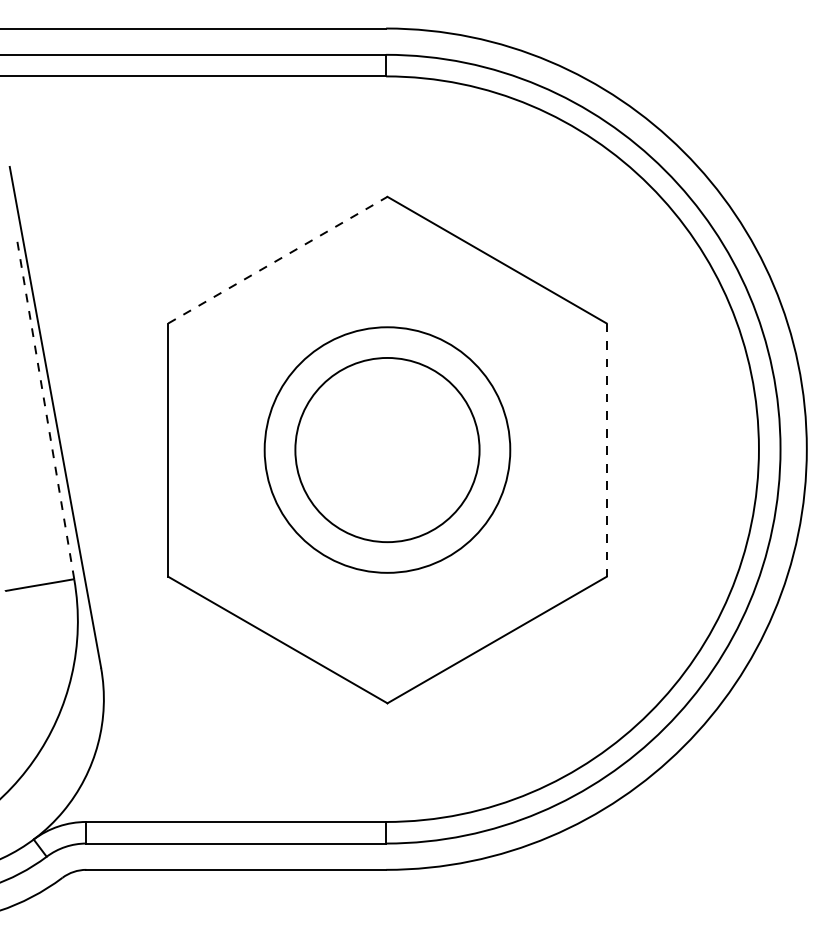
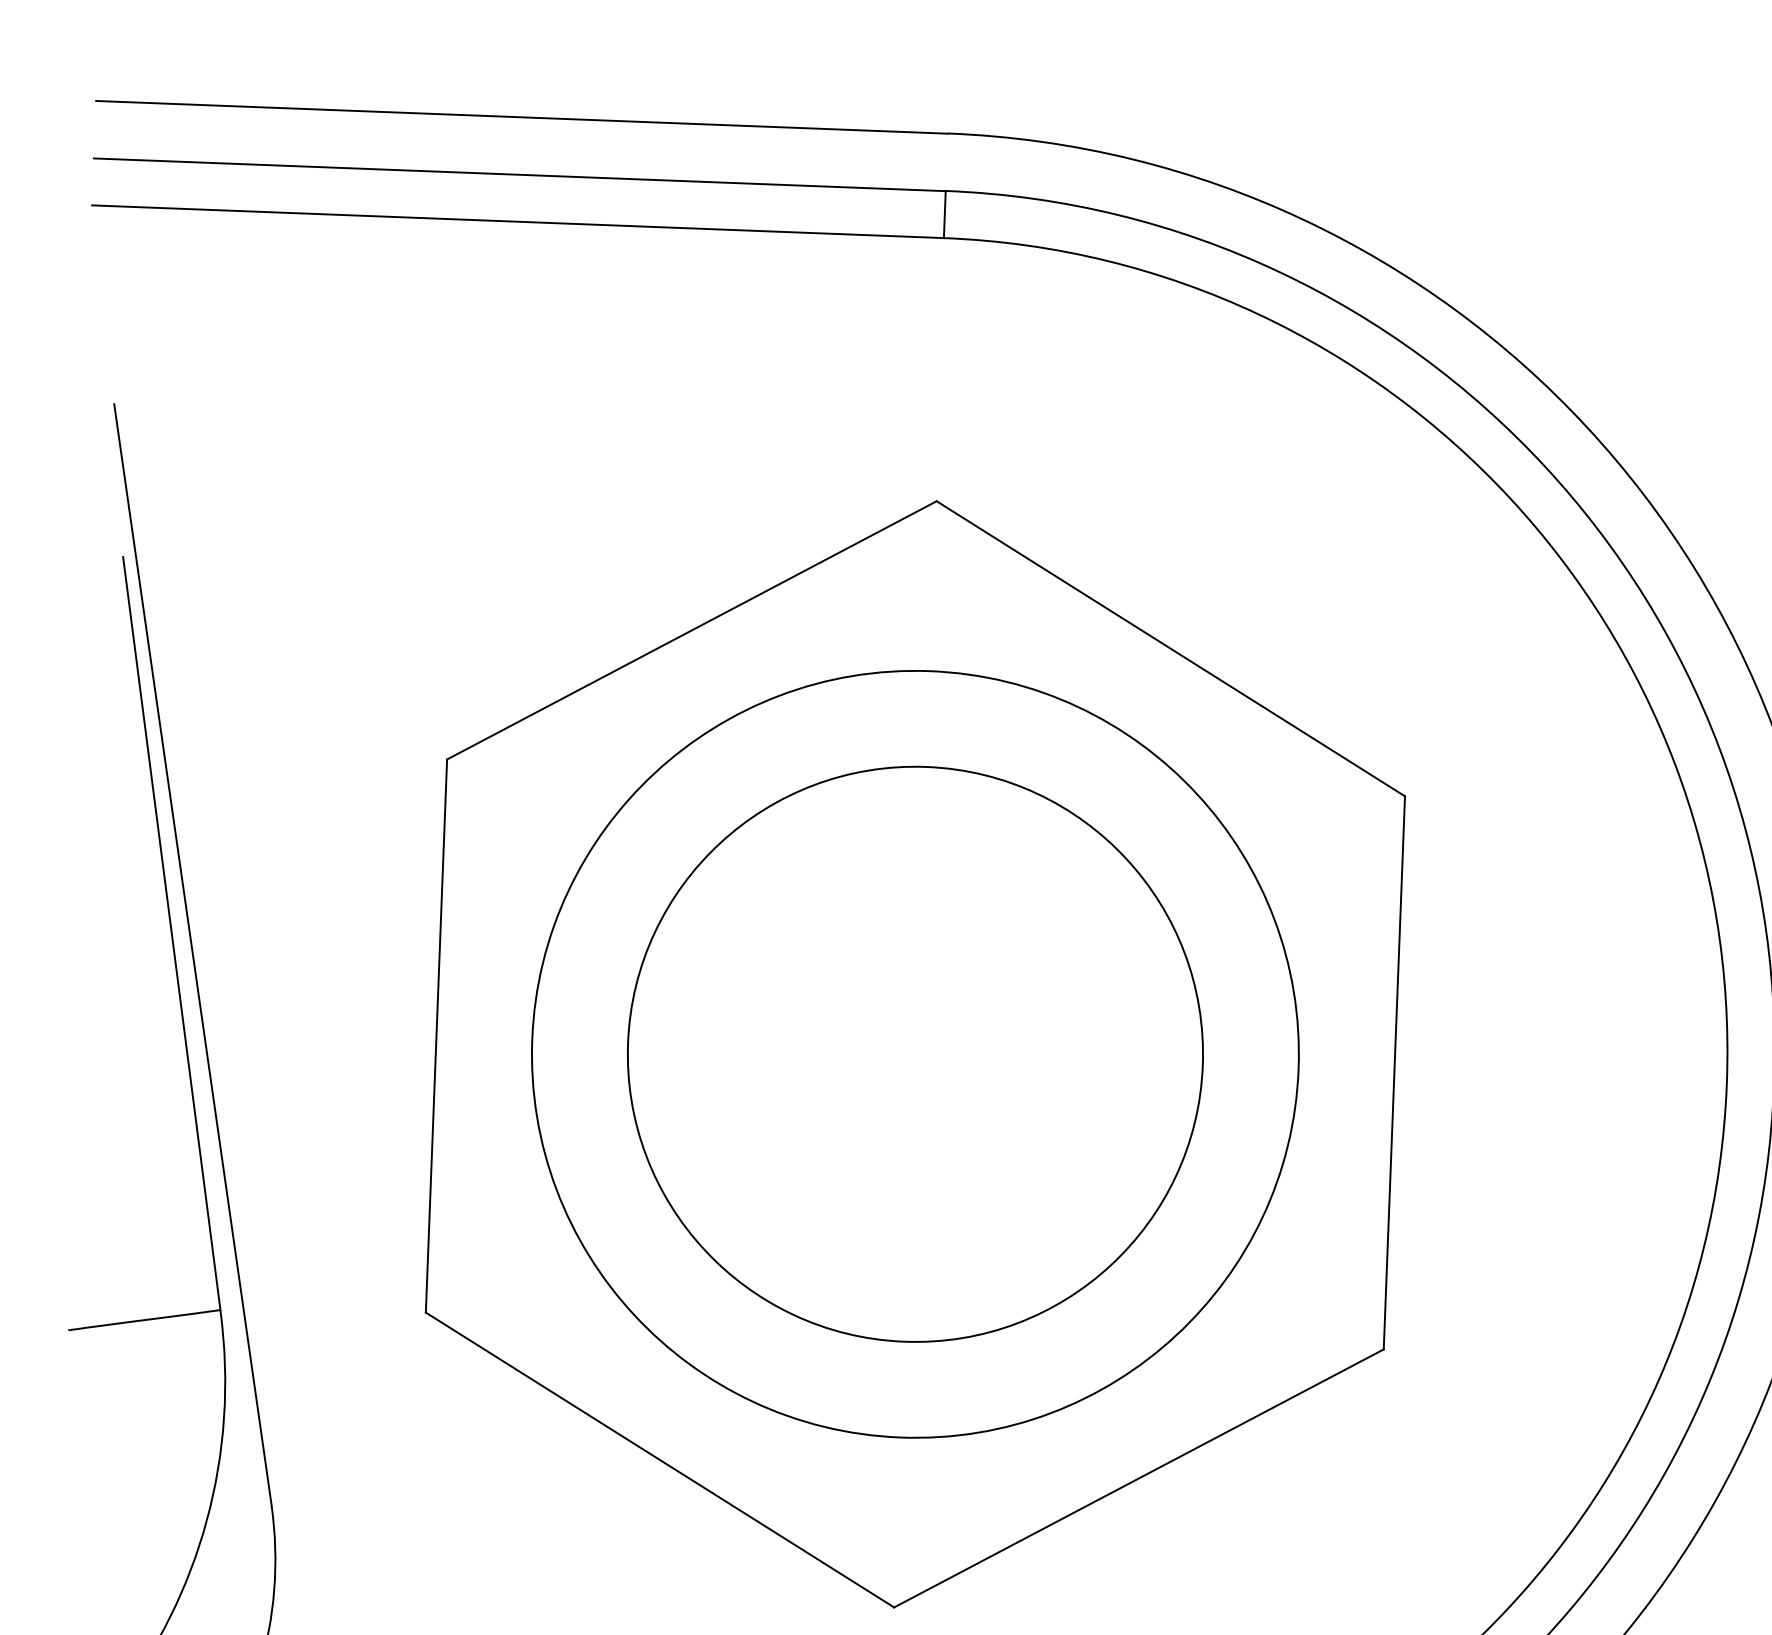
line: (277, 260) -> (691, 631), dashed -> solid
line: (45, 407) -> (172, 932), dashed -> solid
circle: (387, 449) -> (915, 1053), size x1.43
circle: (387, 449) -> (915, 1053), size x1.43
line: (606, 450) -> (1393, 1073), dashed -> solid

